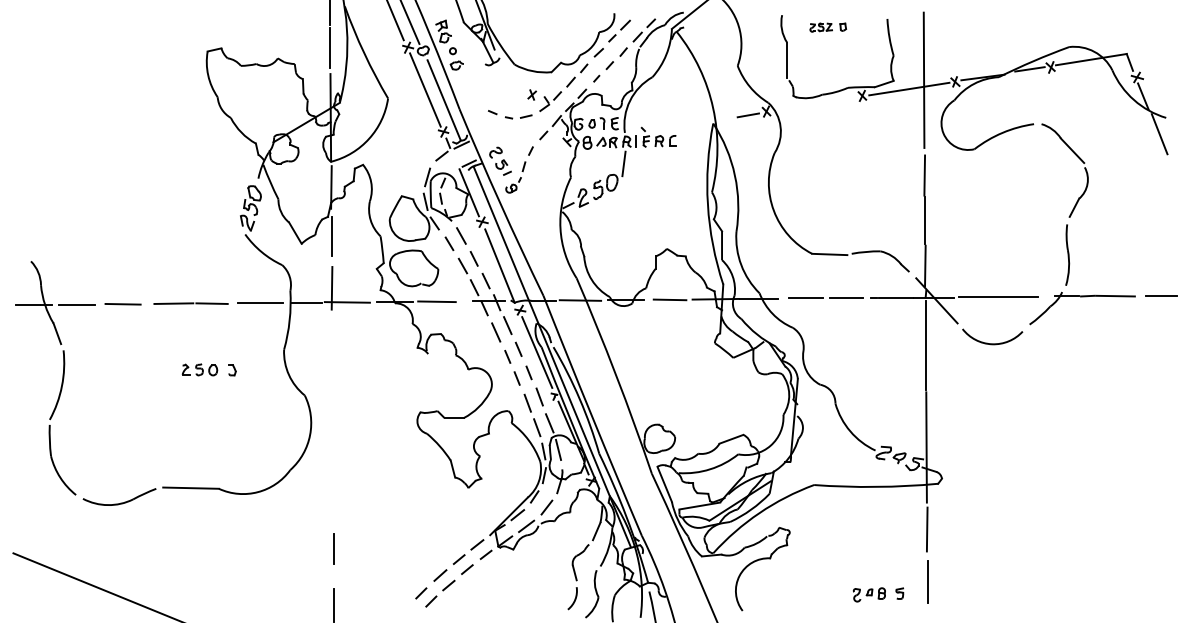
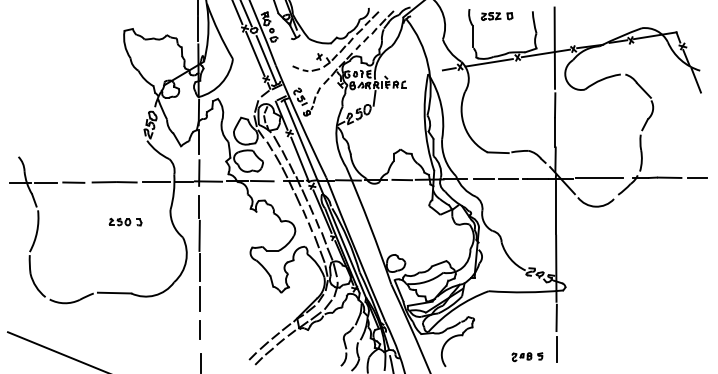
part: (828, 27) -> (497, 16), size x1.43
line: (813, 104) -> (488, 62), added
line: (332, 422) -> (199, 253), added

